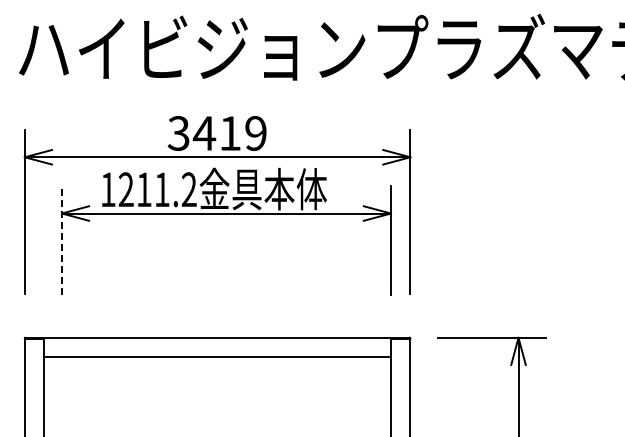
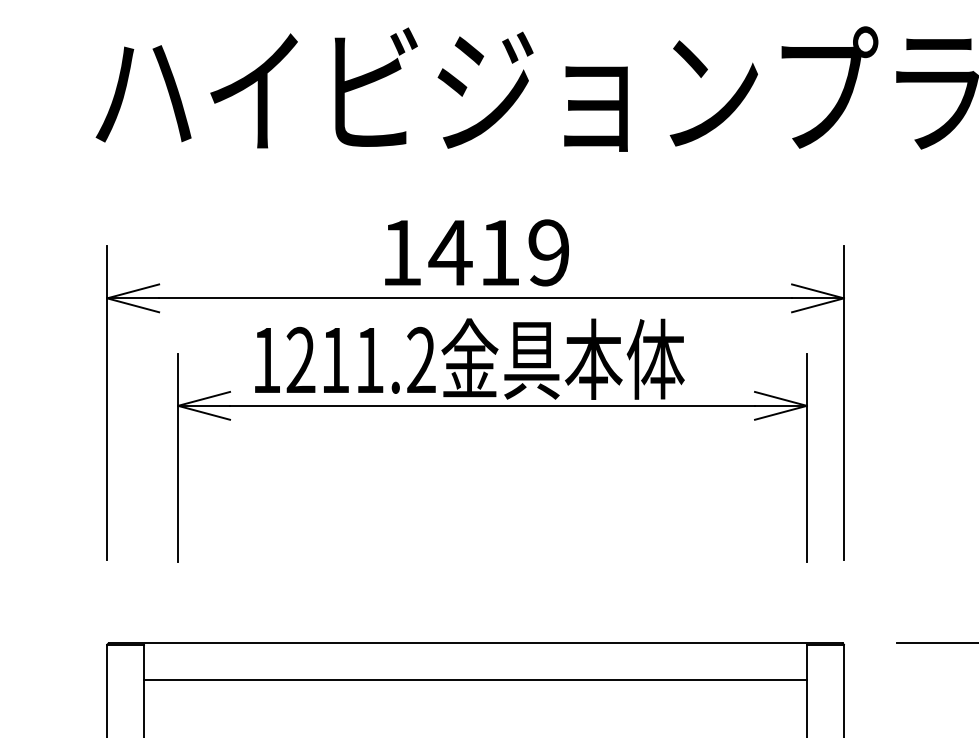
text: (178, 133) -> (400, 252), 3419 -> 1419
line: (61, 240) -> (177, 457), dashed -> solid

